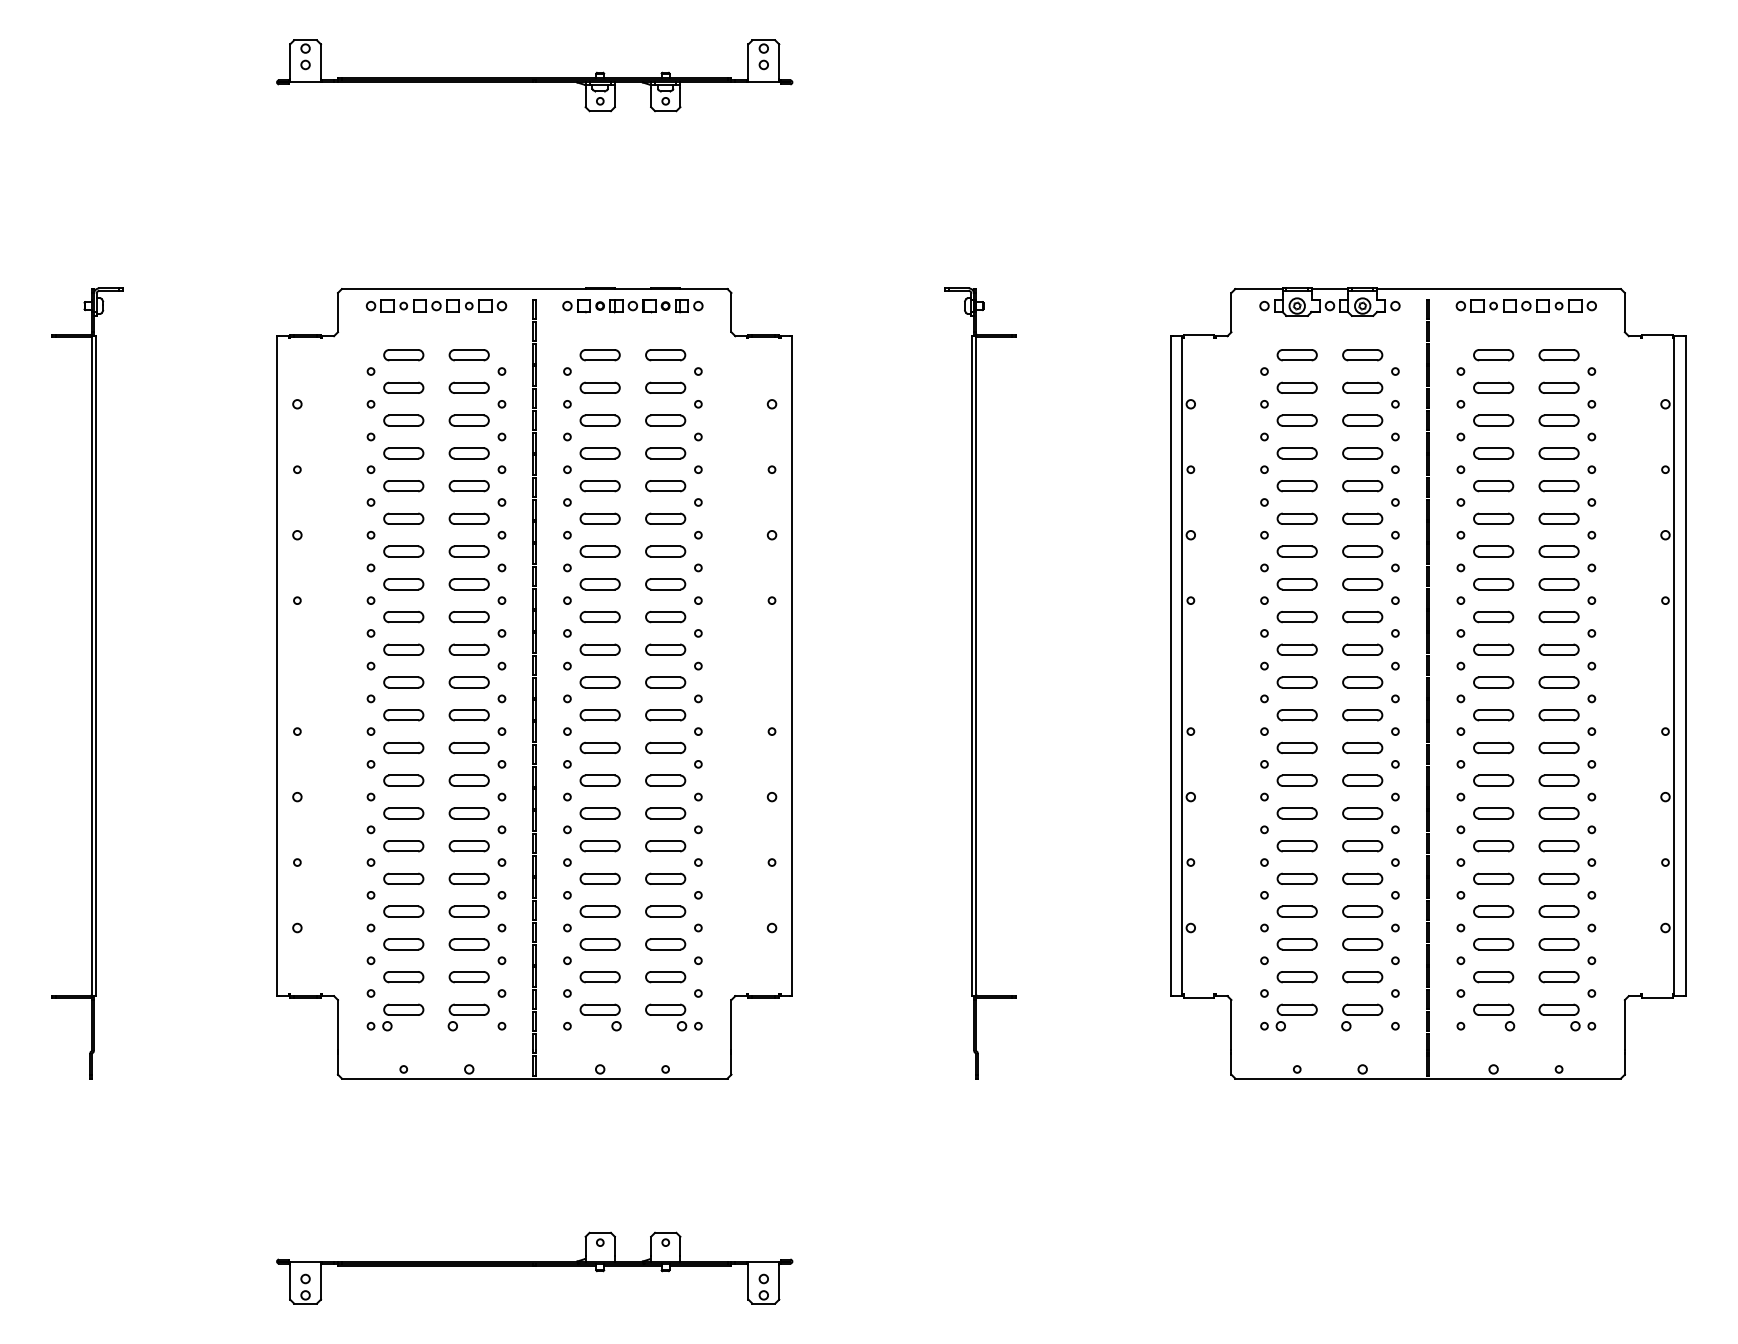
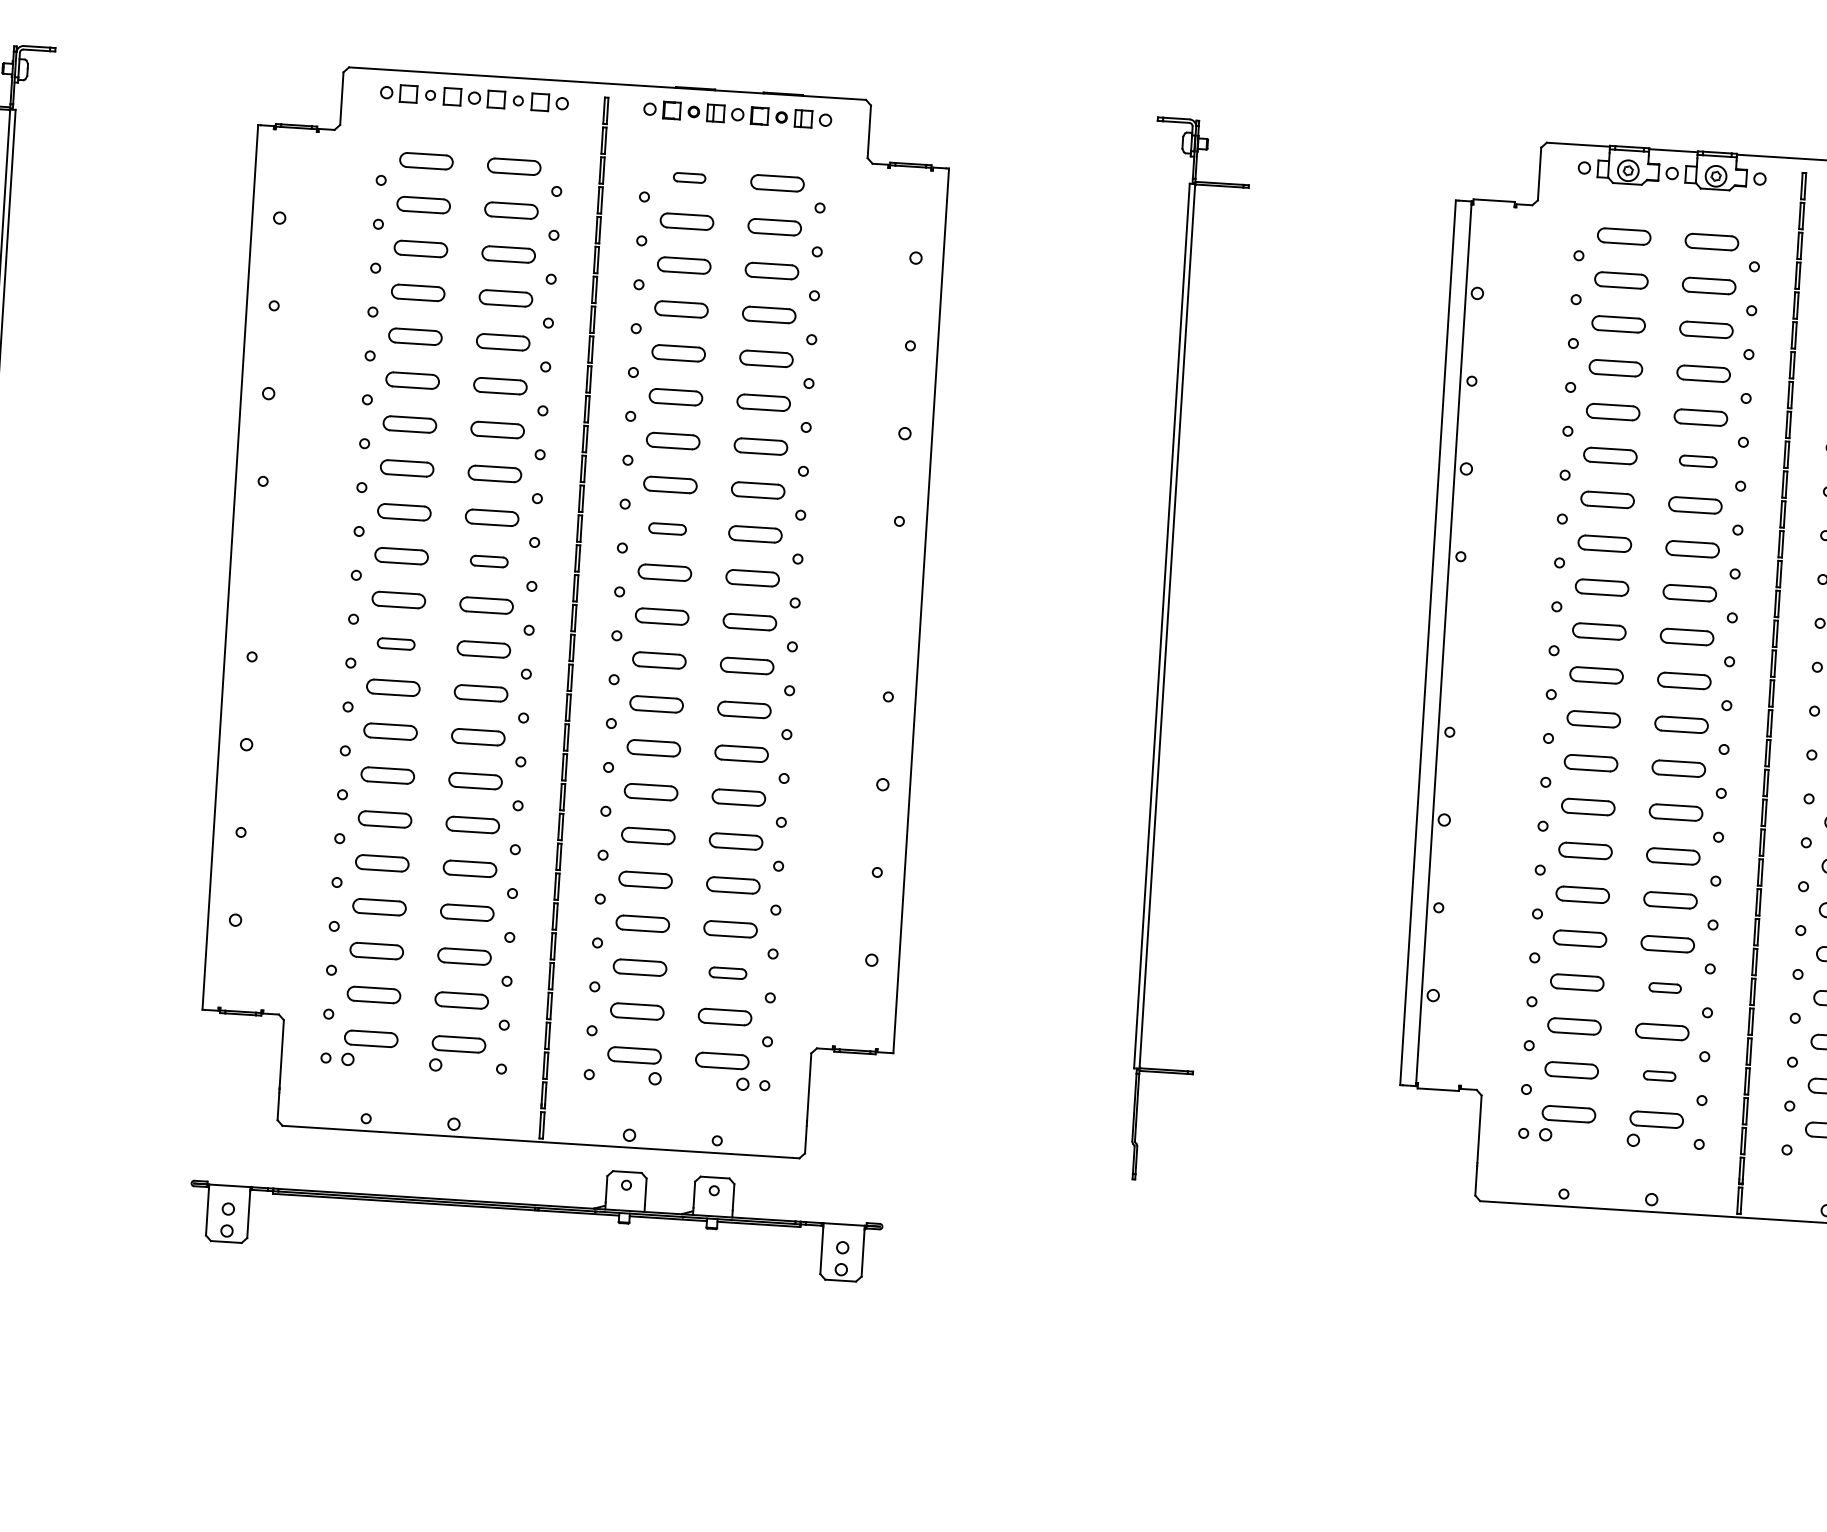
part: (599, 355) -> (688, 178), size x0.6
part: (1362, 518) -> (1697, 461), size x0.7
part: (599, 617) -> (666, 529), size x0.7
part: (468, 649) -> (488, 561), size x0.7
part: (403, 715) -> (395, 644), size x0.7
part: (1362, 911) -> (1664, 987), size x0.6
part: (665, 944) -> (727, 973), size x0.7
part: (1362, 977) -> (1659, 1076), size x0.6
part: (534, 1267) -> (536, 1212), moved

